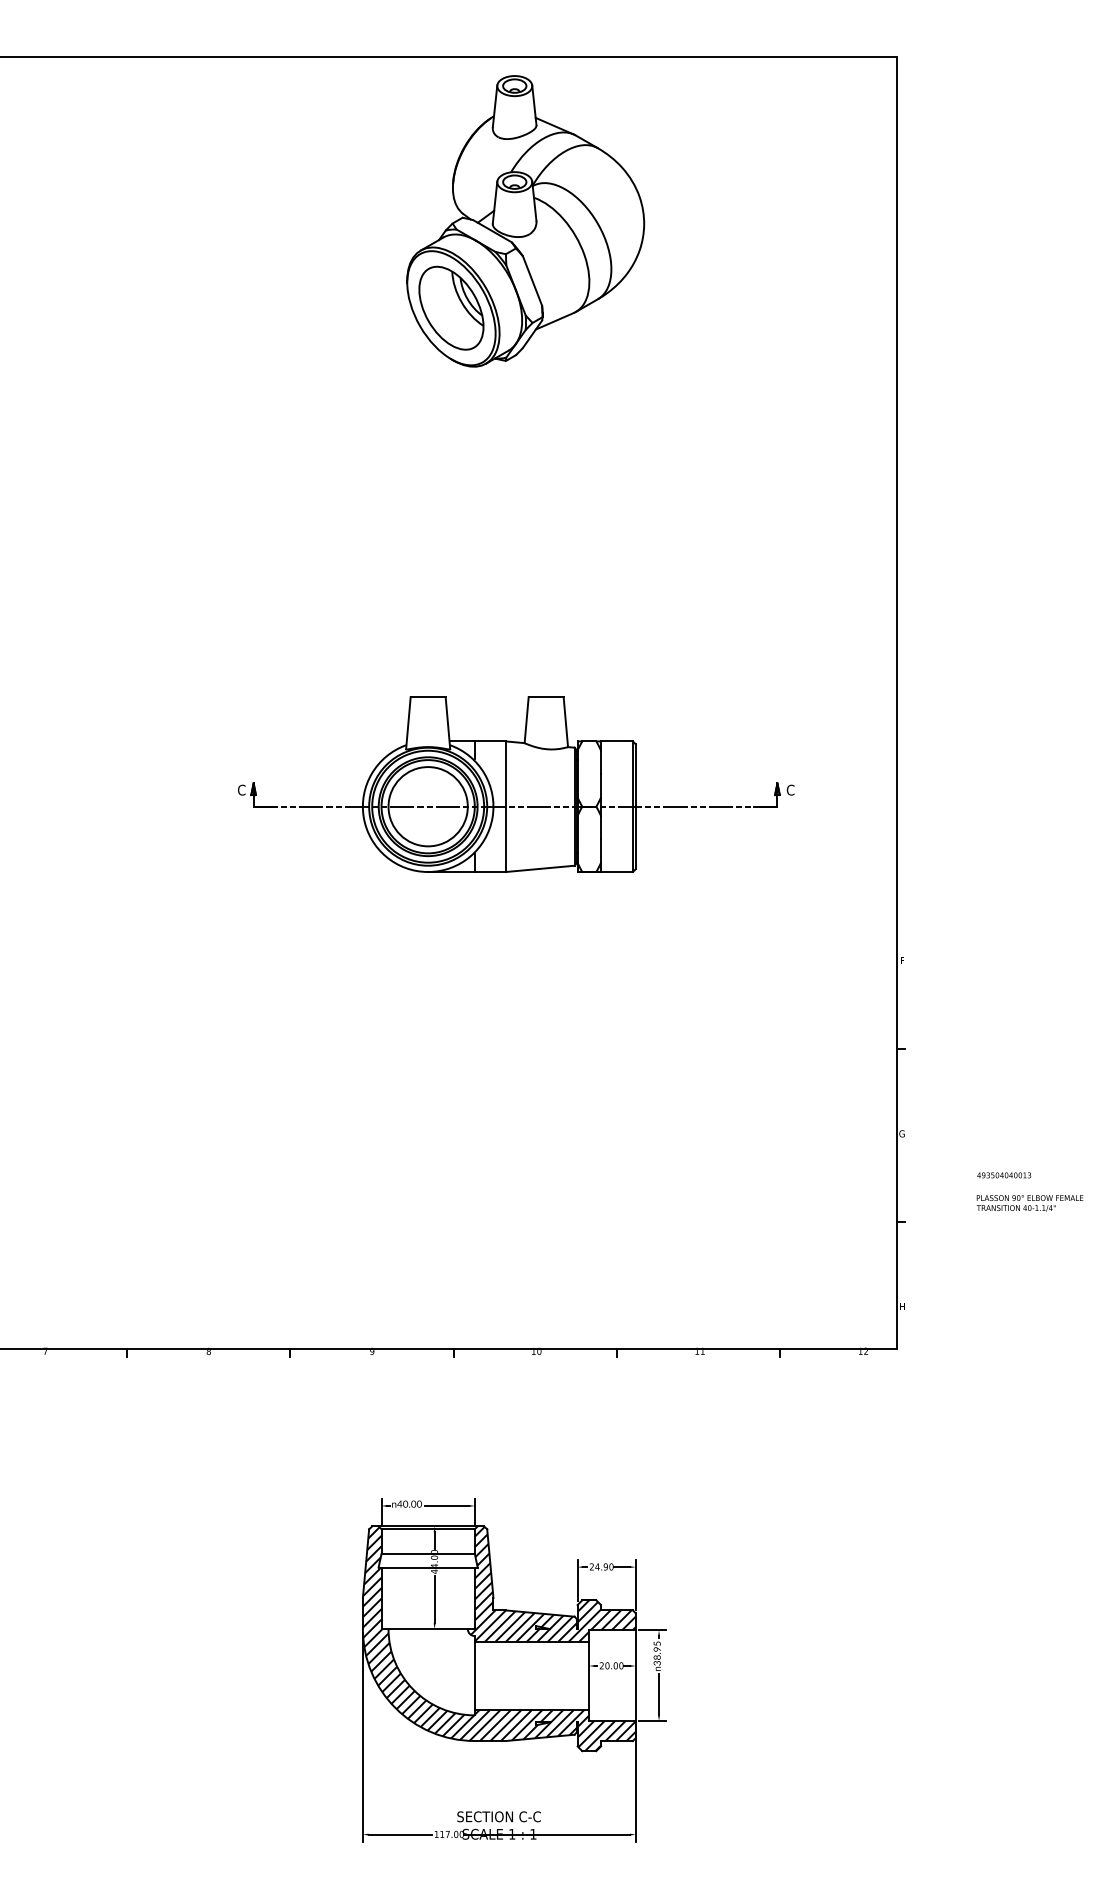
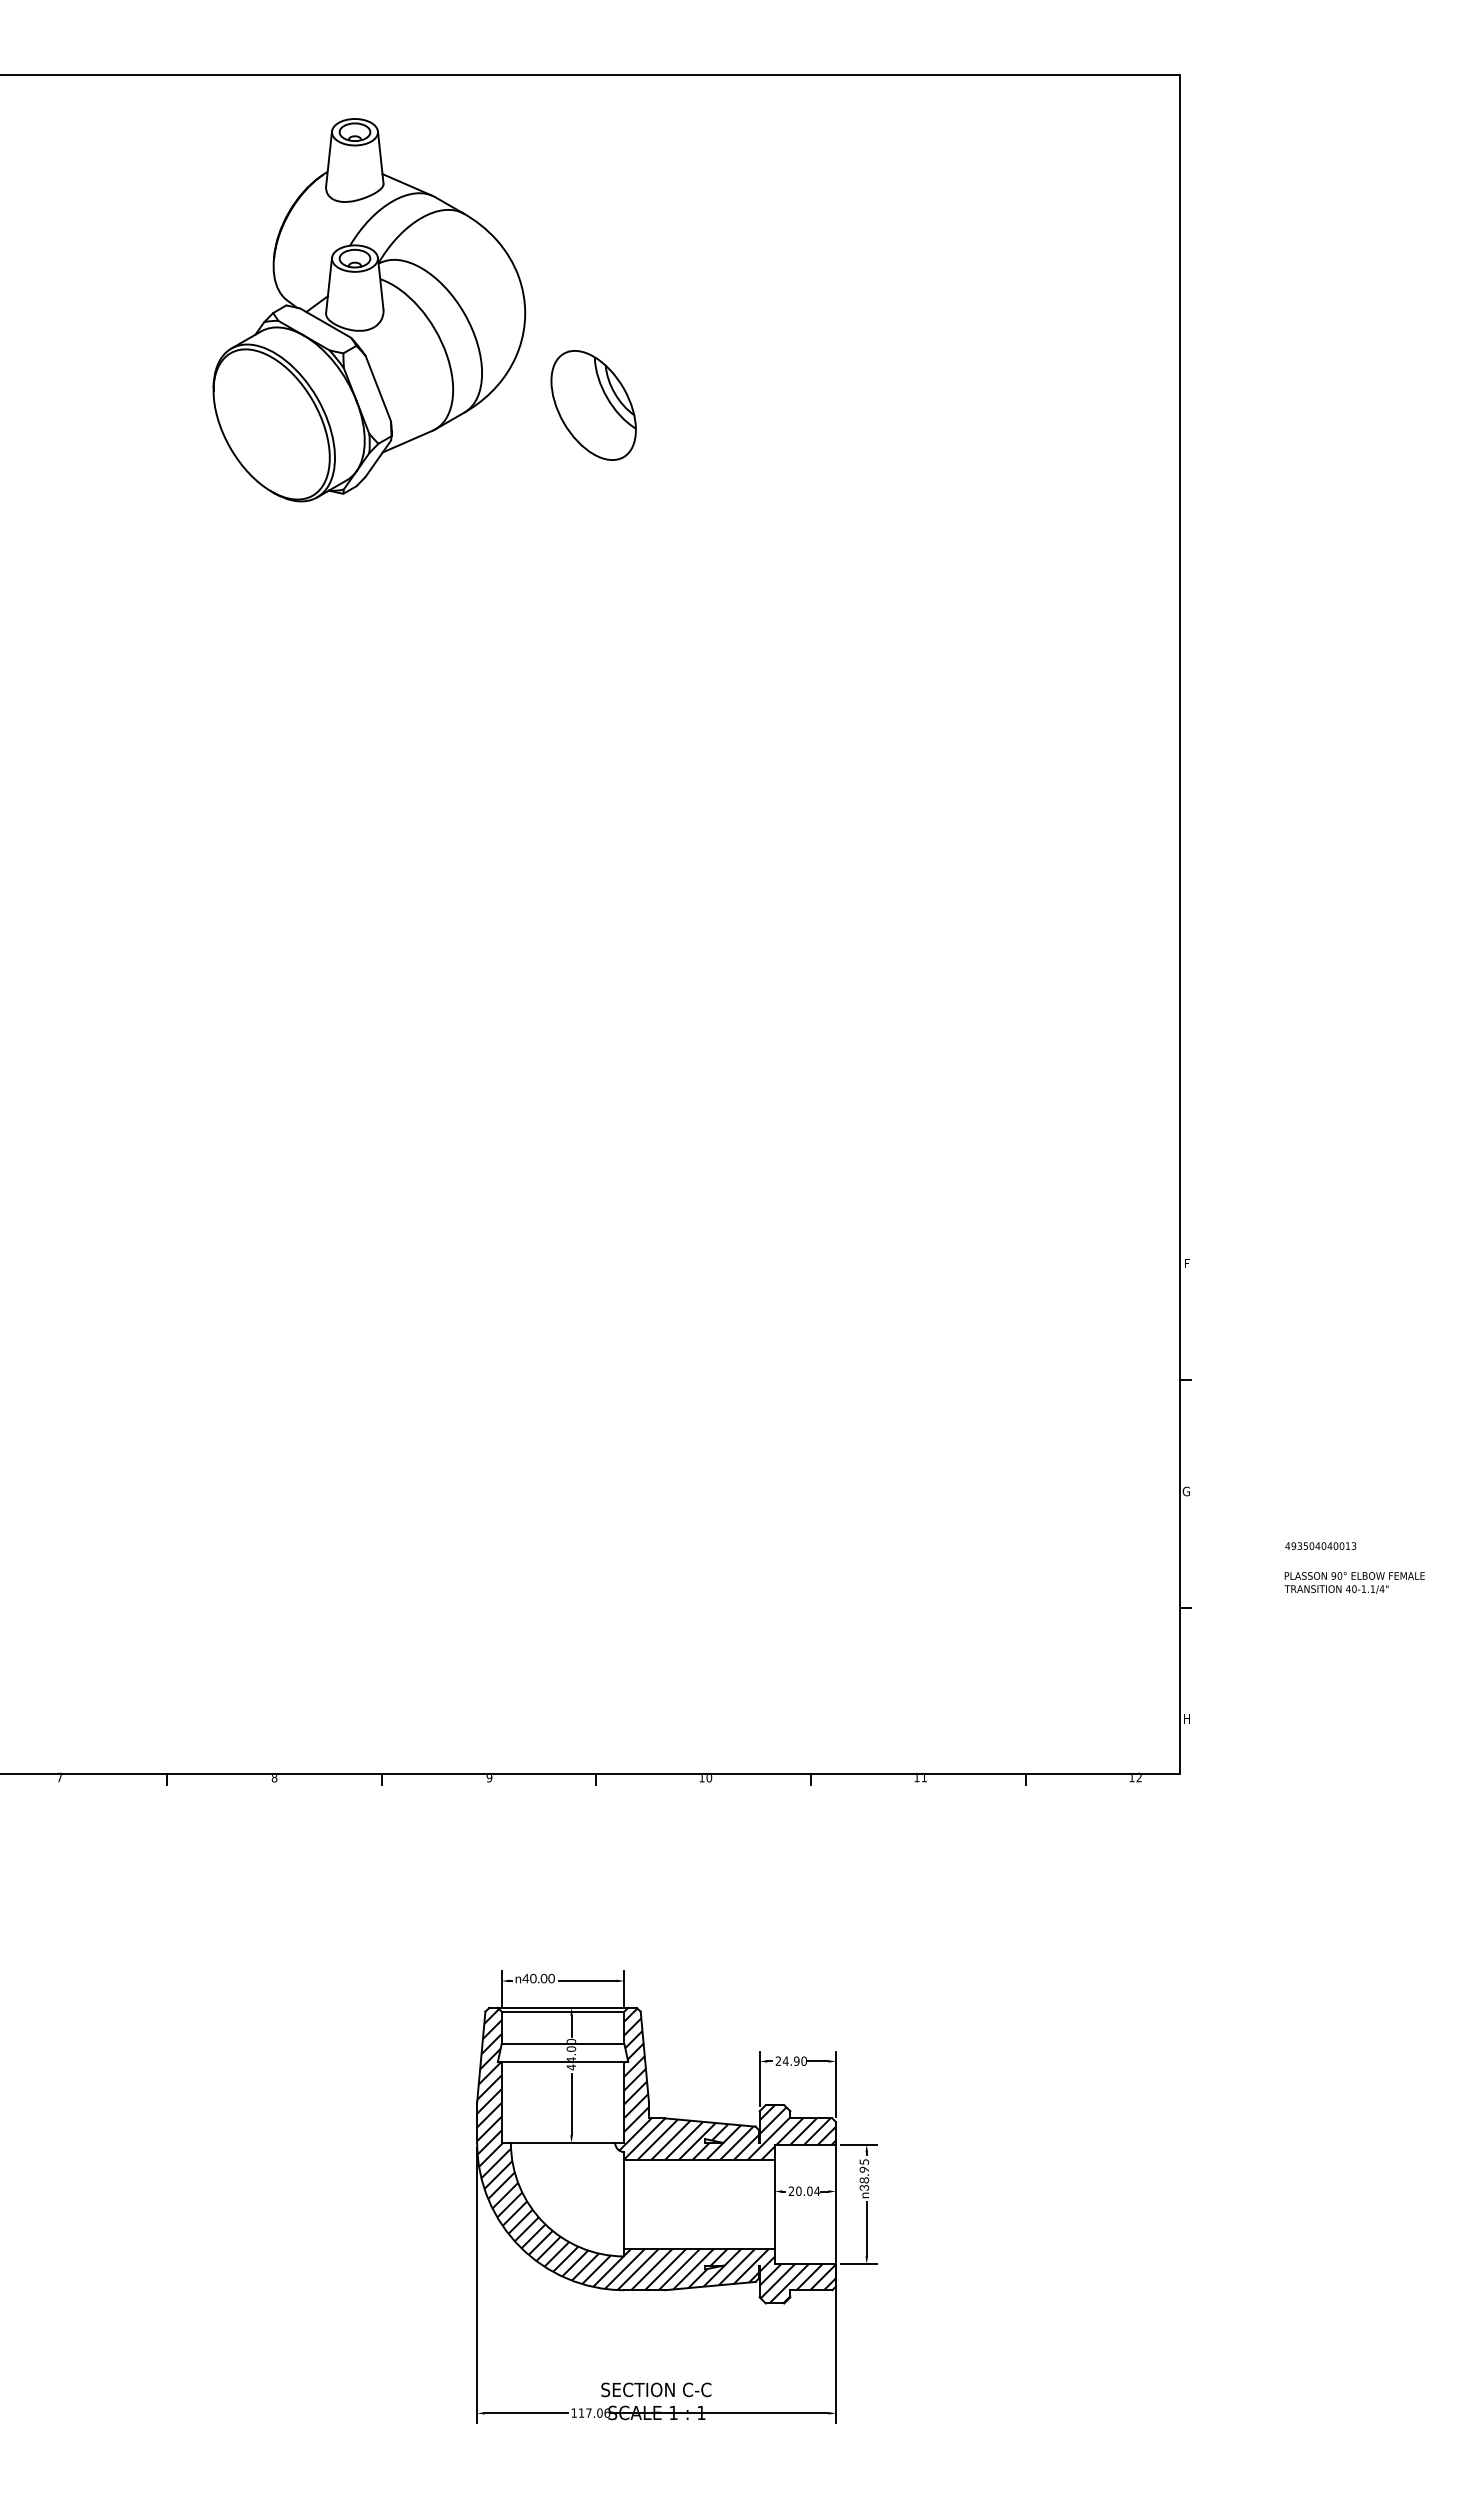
part: (525, 221) -> (369, 310), moved
part: (515, 784) -> (678, 1032), removed
text: (621, 1665) -> (817, 2191), 20.00 -> 20.04
text: (461, 1833) -> (607, 2412), 117.00 -> 117.06

